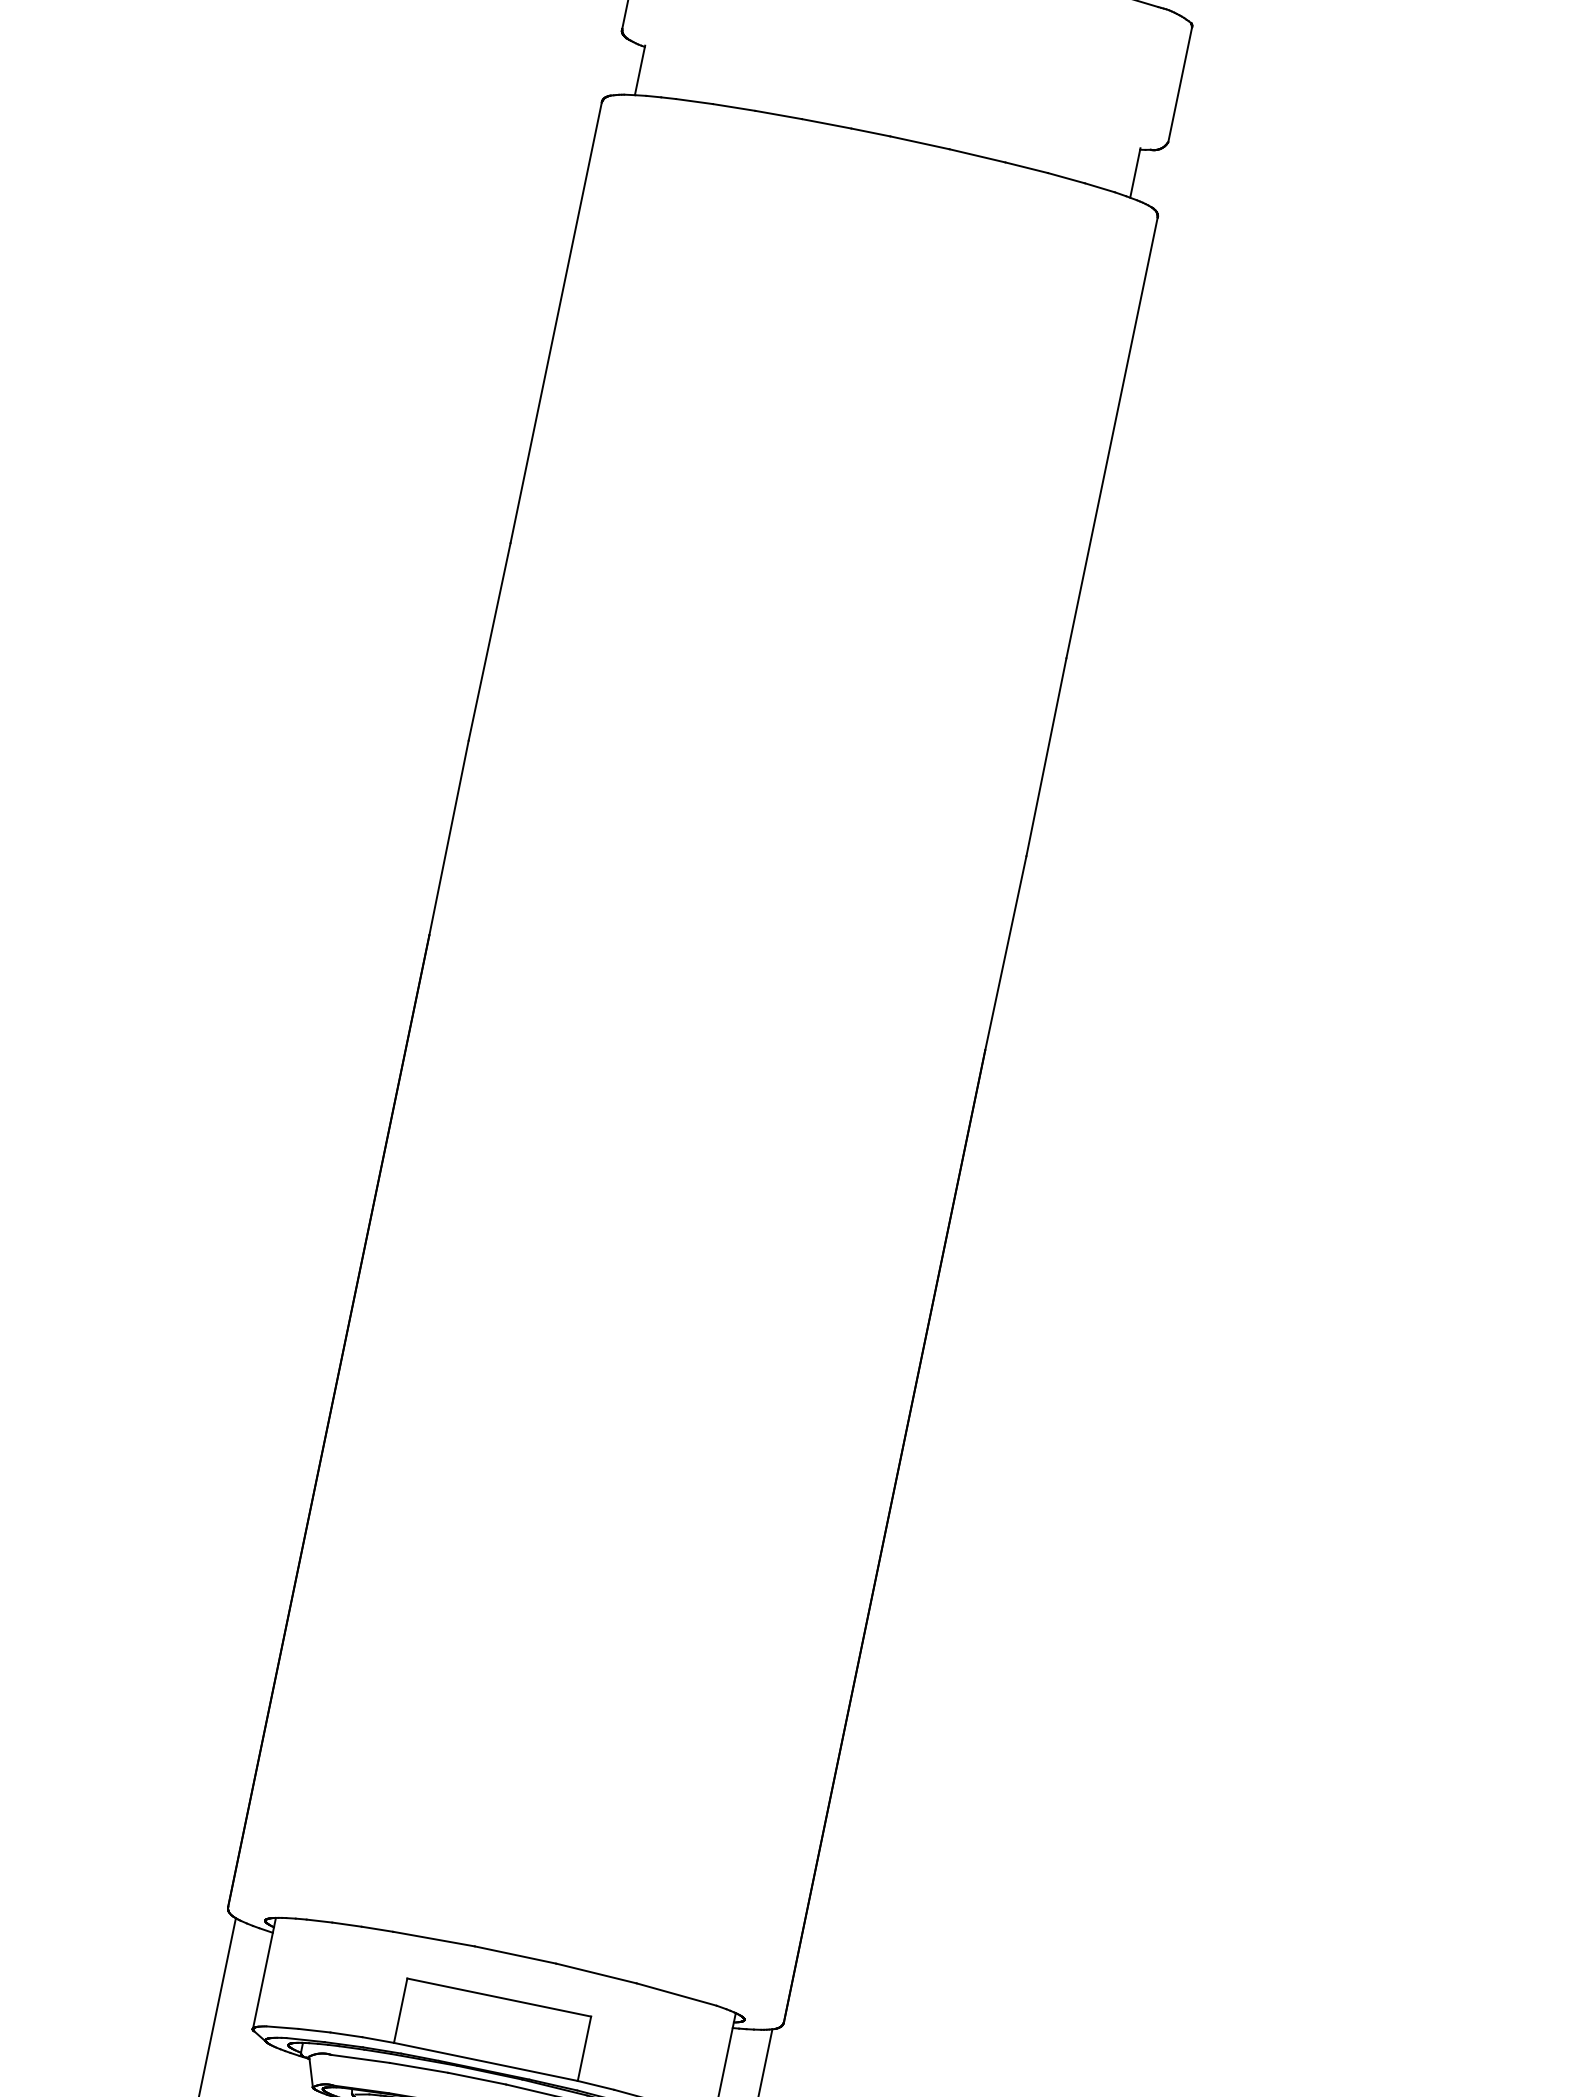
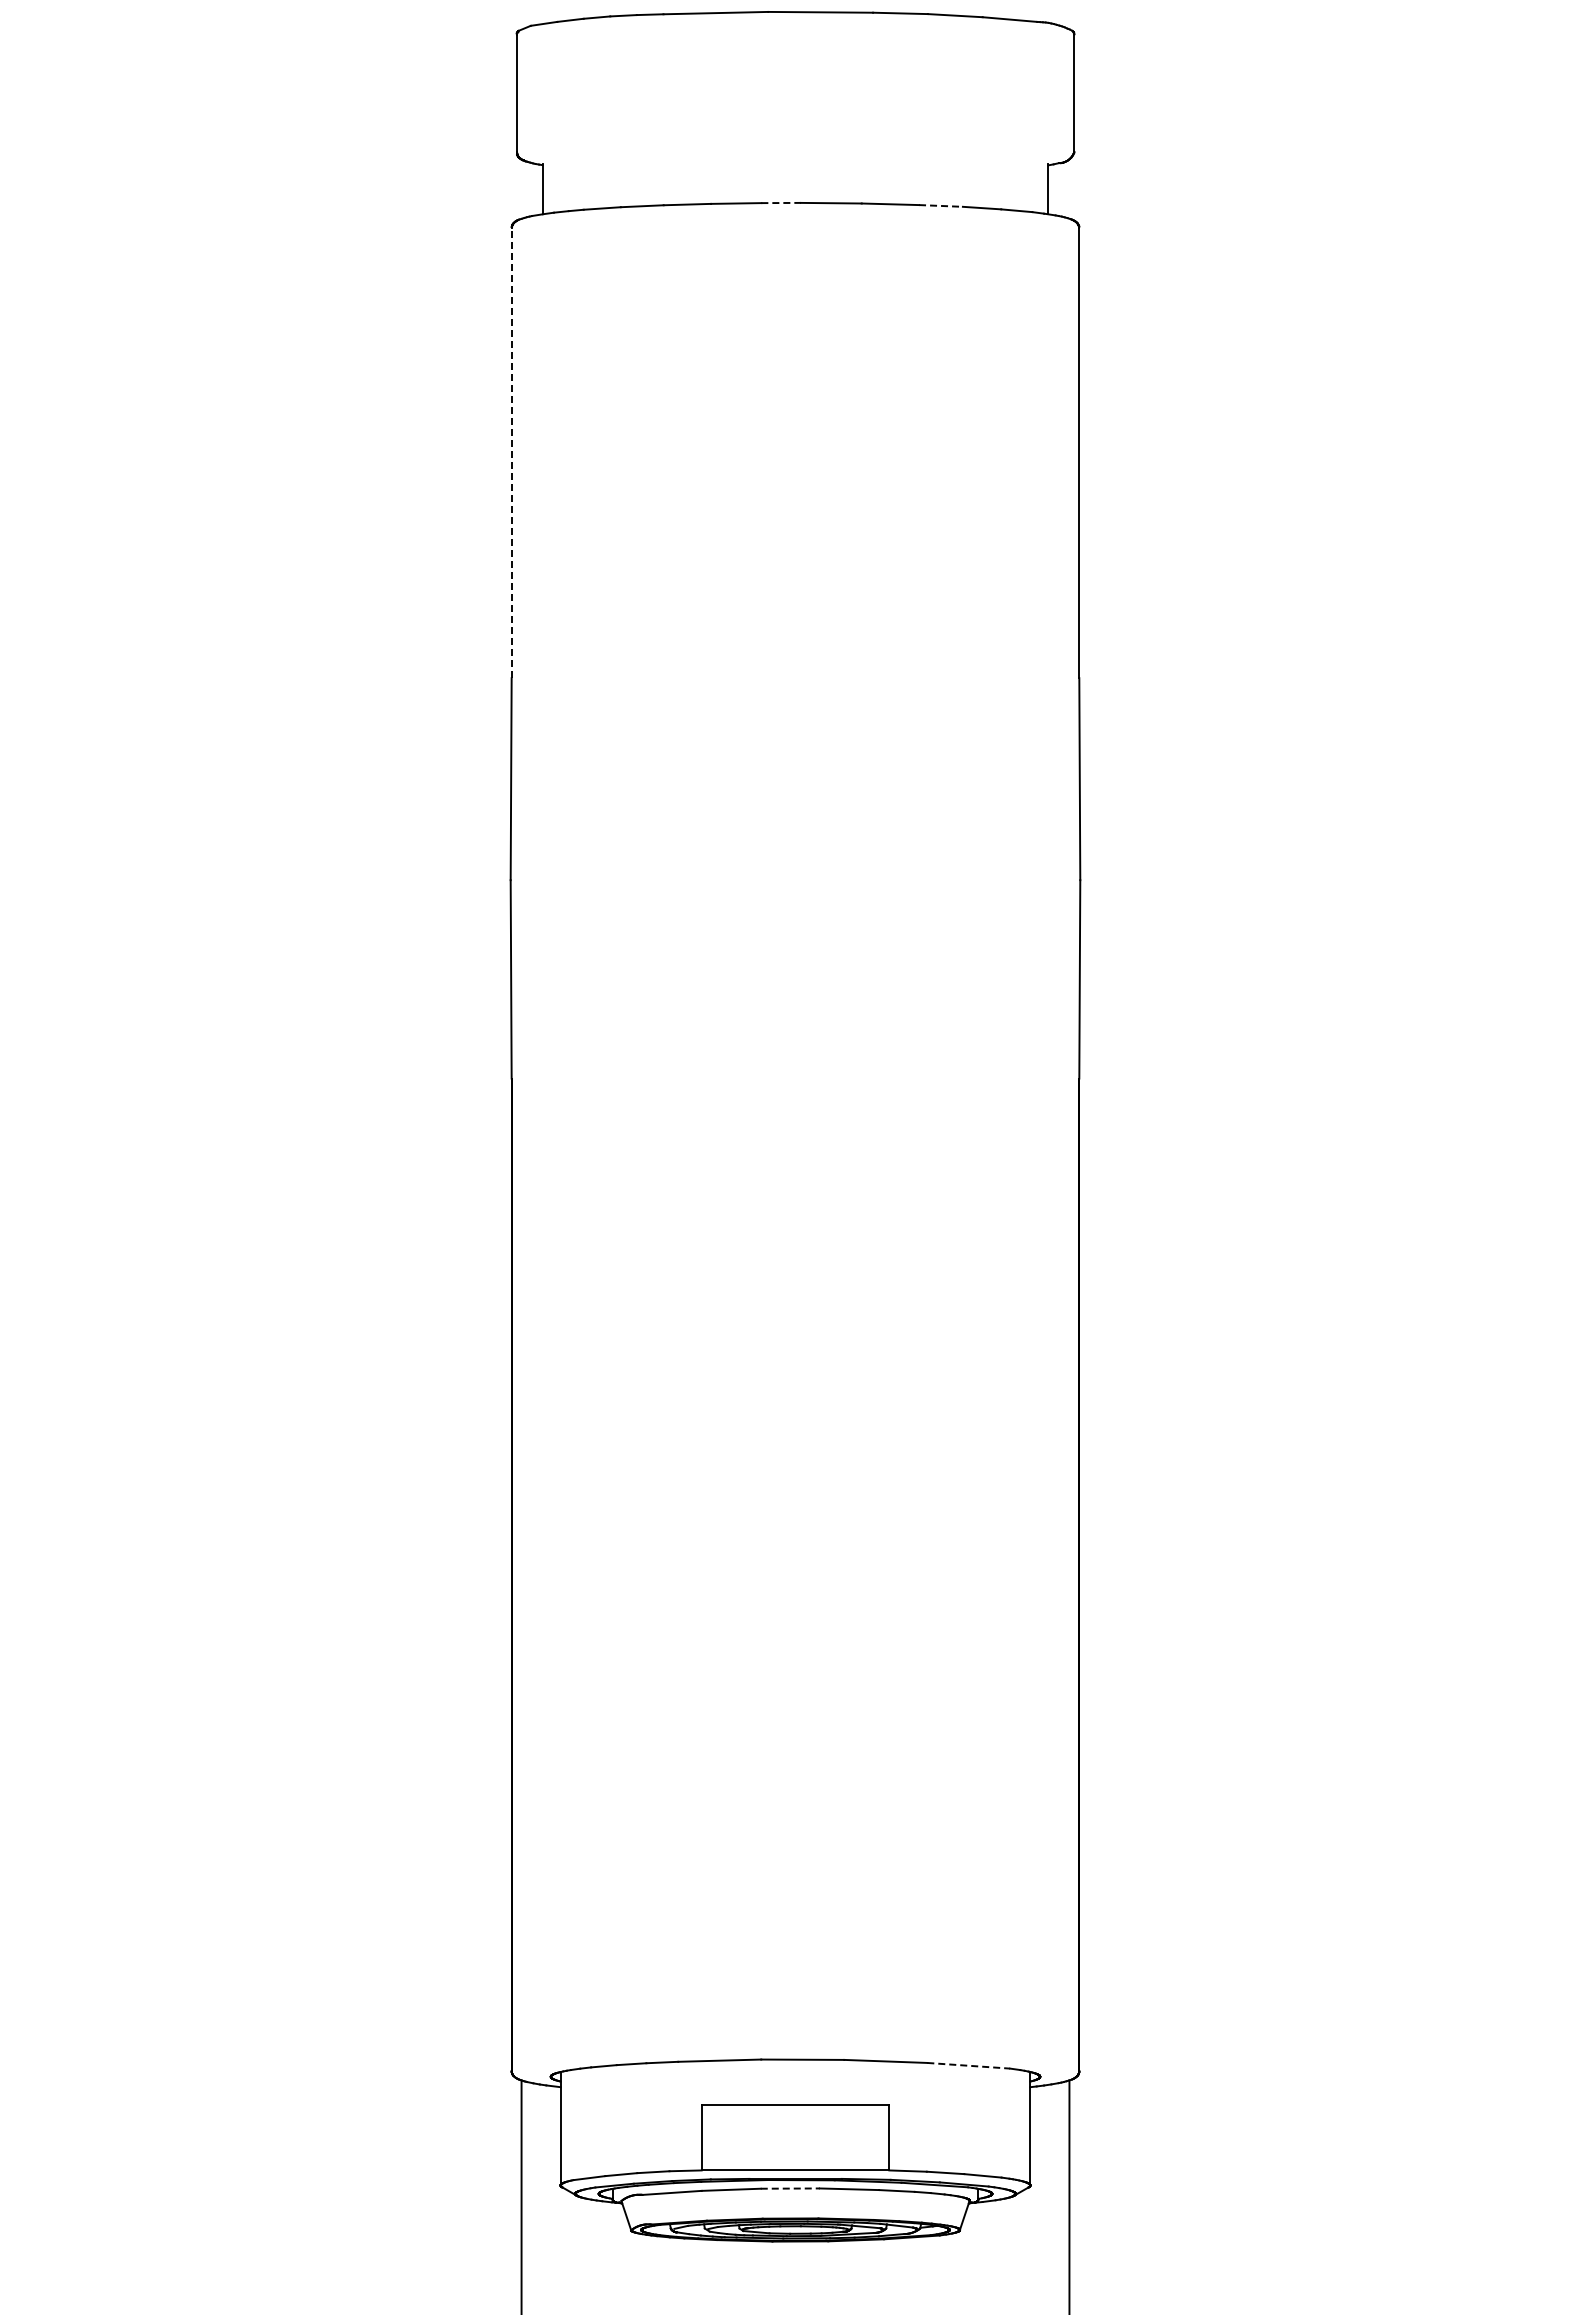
line: (871, 133) -> (781, 203), solid -> dashed
line: (1026, 167) -> (940, 205), solid -> dashed
line: (556, 322) -> (511, 452), solid -> dashed
line: (676, 1994) -> (968, 2065), solid -> dashed
line: (477, 2078) -> (790, 2188), solid -> dashed

